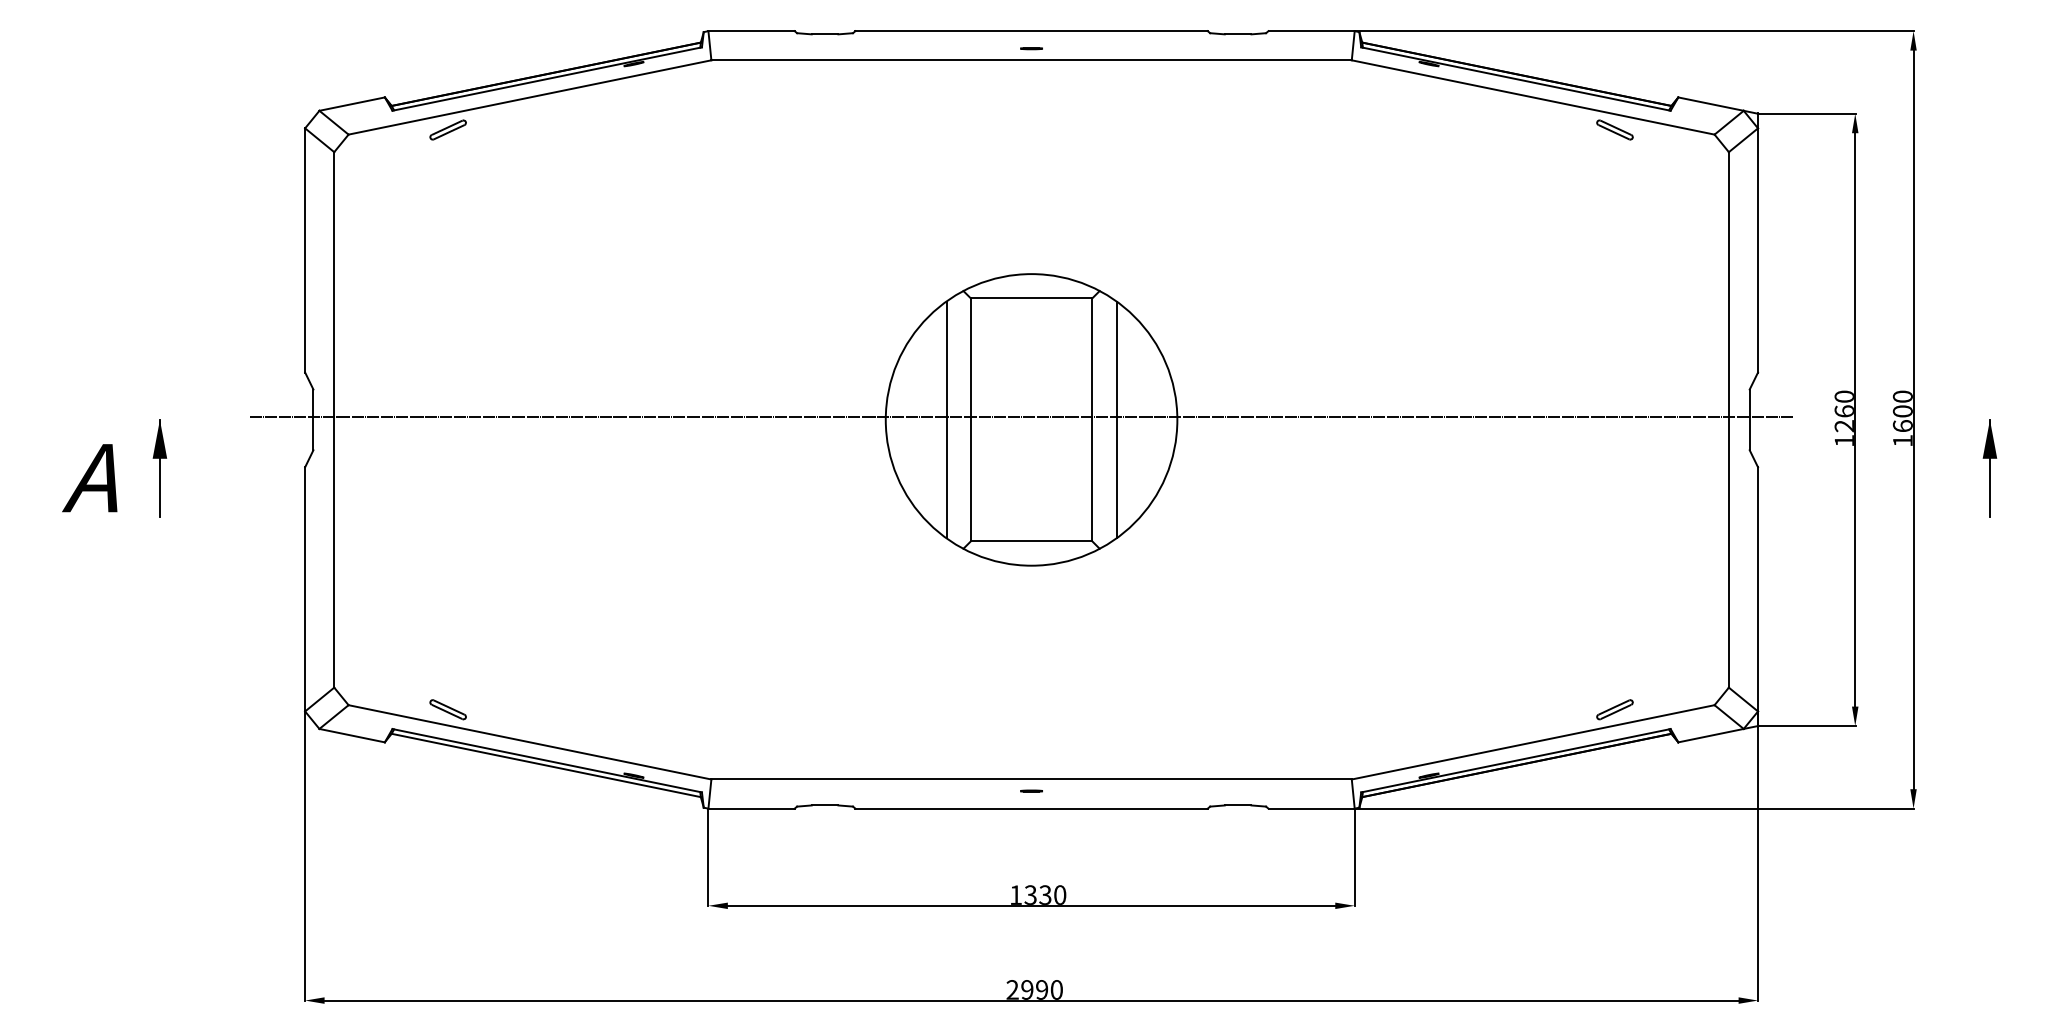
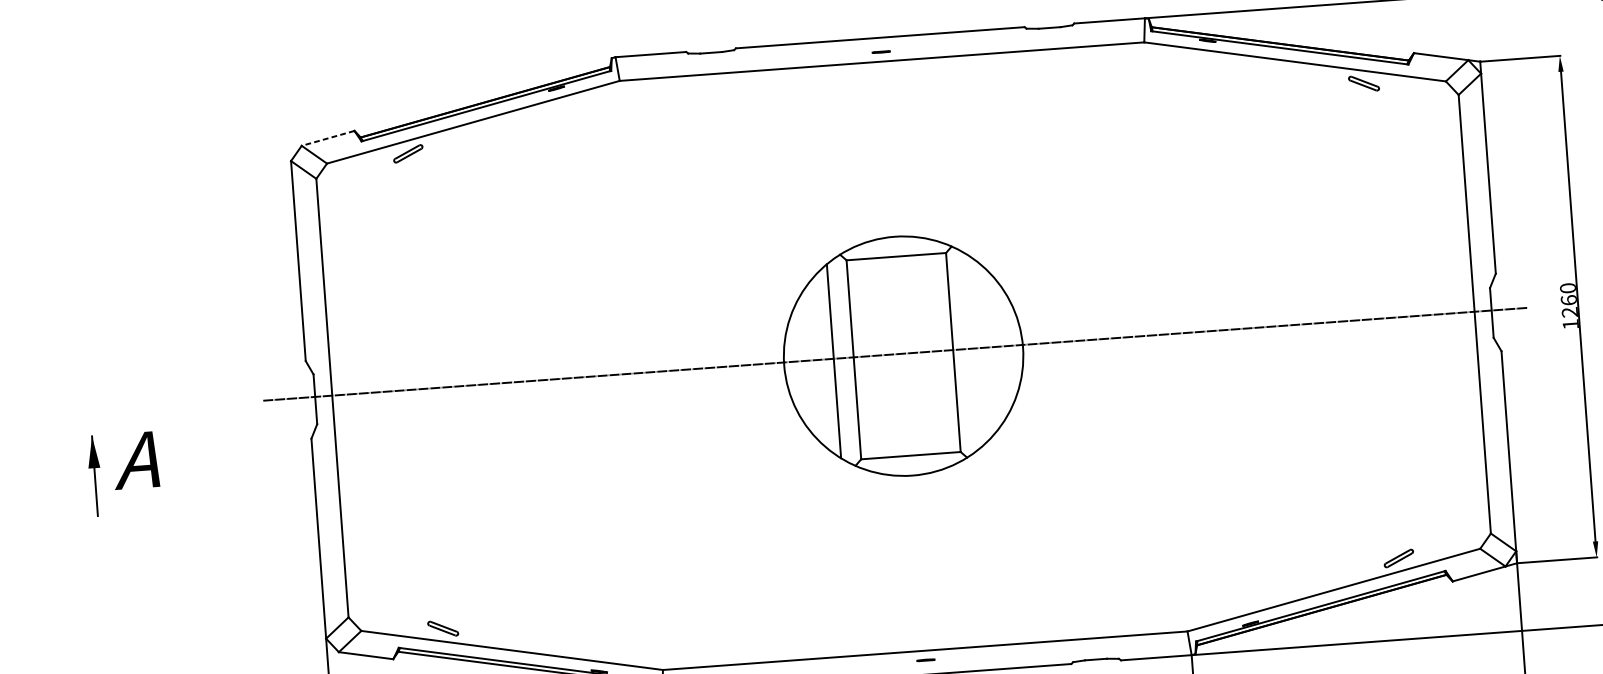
line: (351, 104) -> (327, 138), solid -> dashed
line: (1116, 419) -> (973, 350), removed
part: (159, 468) -> (94, 476), moved

